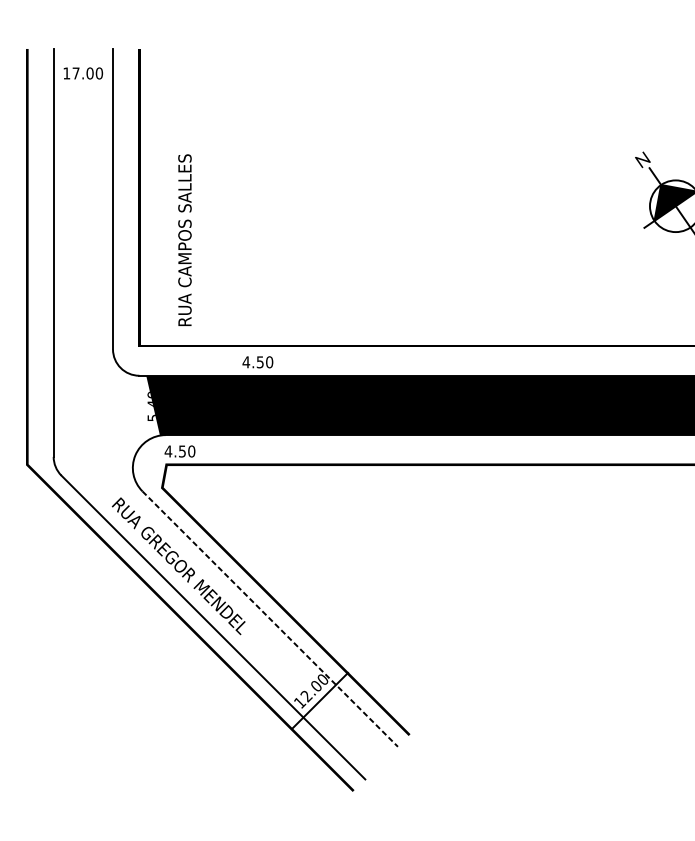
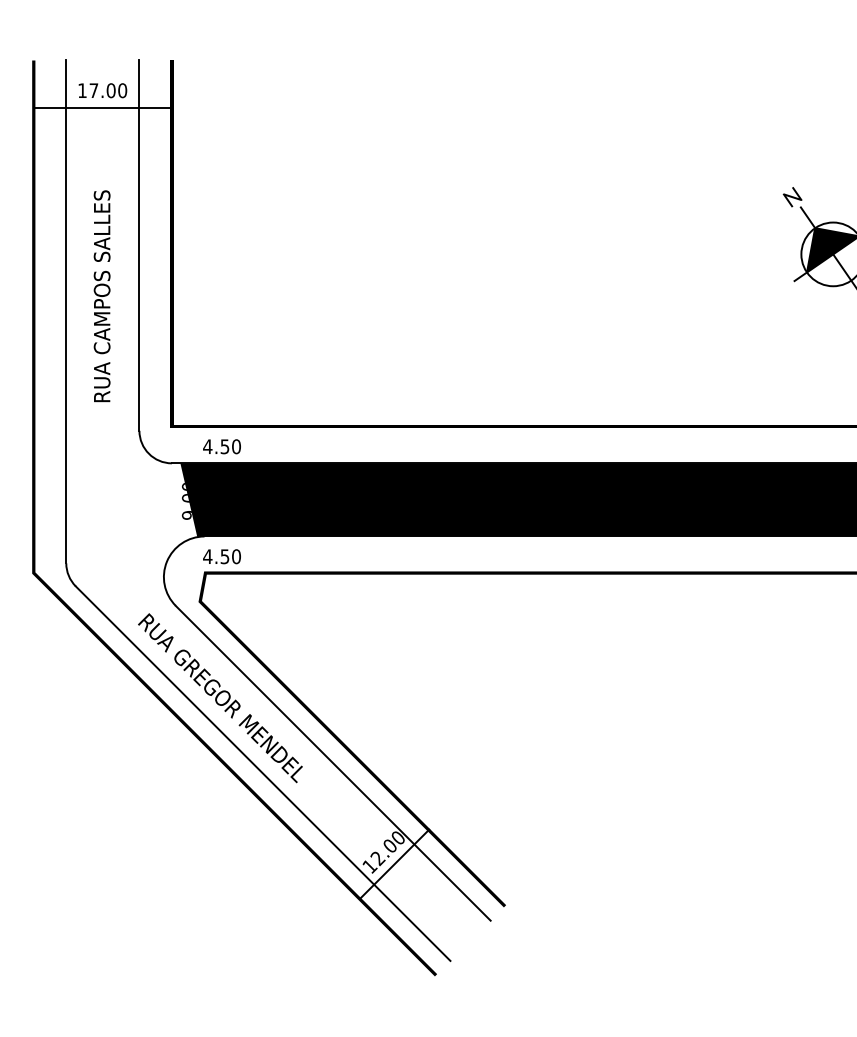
line: (83, 87) -> (102, 107), added
text: (184, 240) -> (101, 296), moved
text: (257, 362) -> (221, 446), moved
text: (151, 406) -> (186, 501), 5.49 -> 9.00
line: (270, 619) -> (333, 763), dashed -> solid

